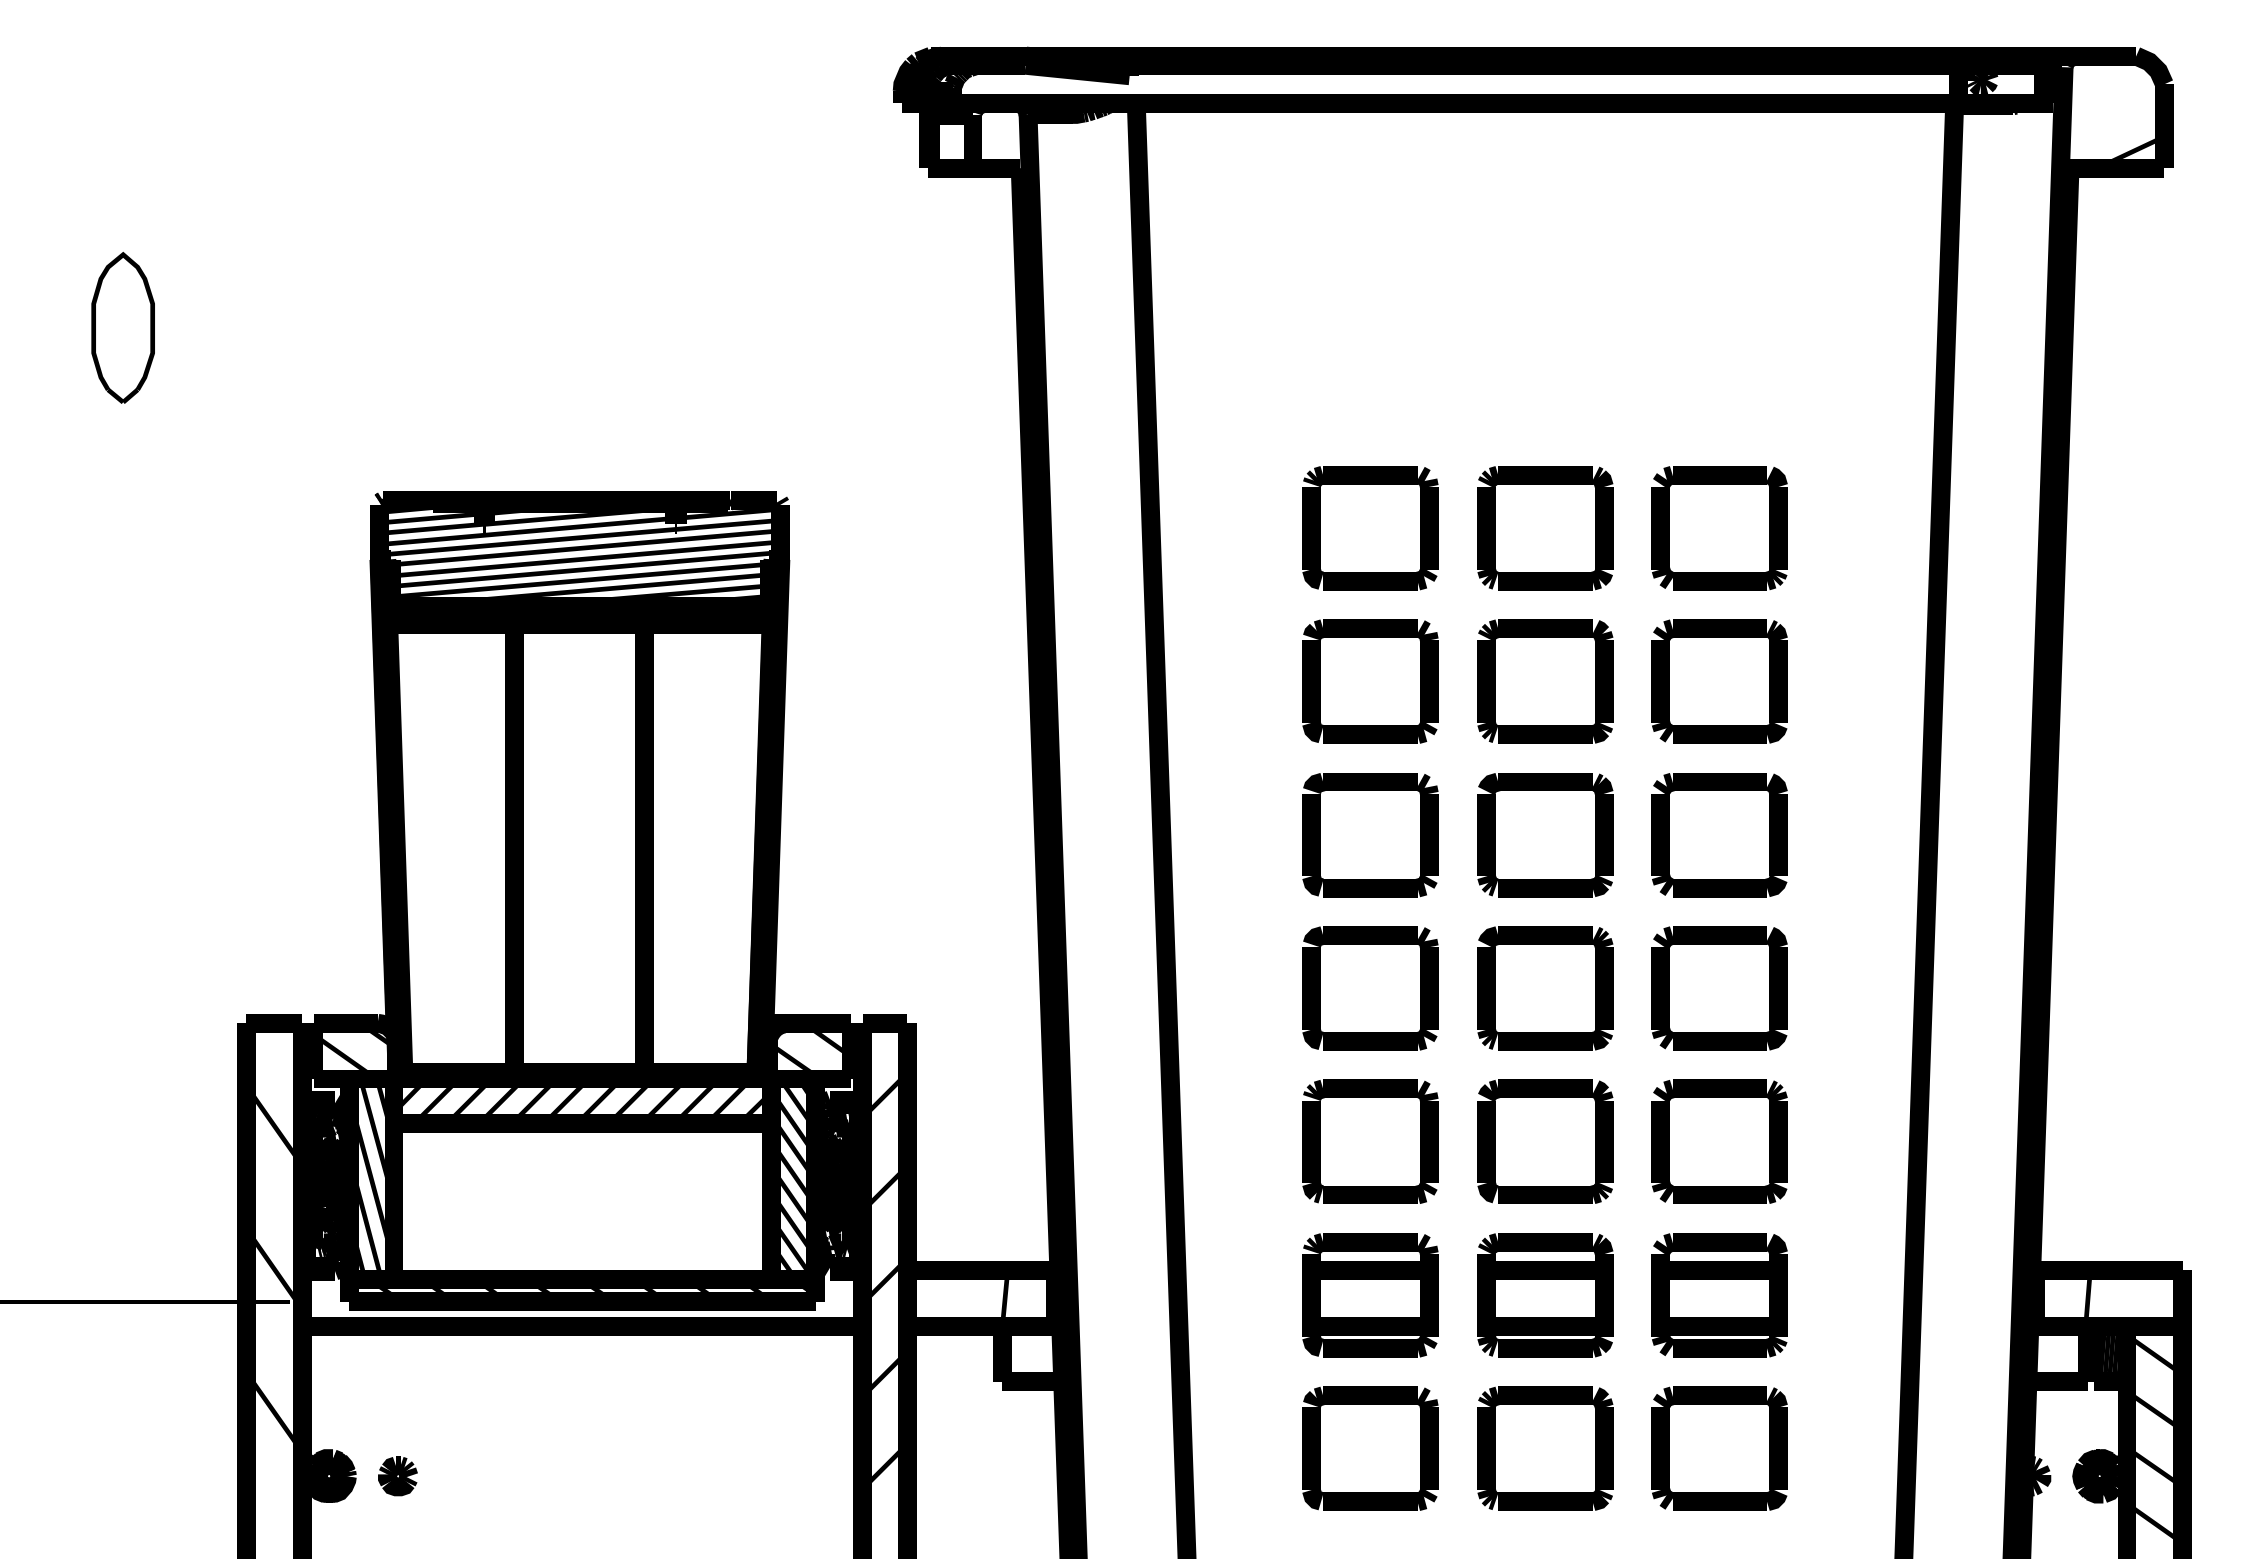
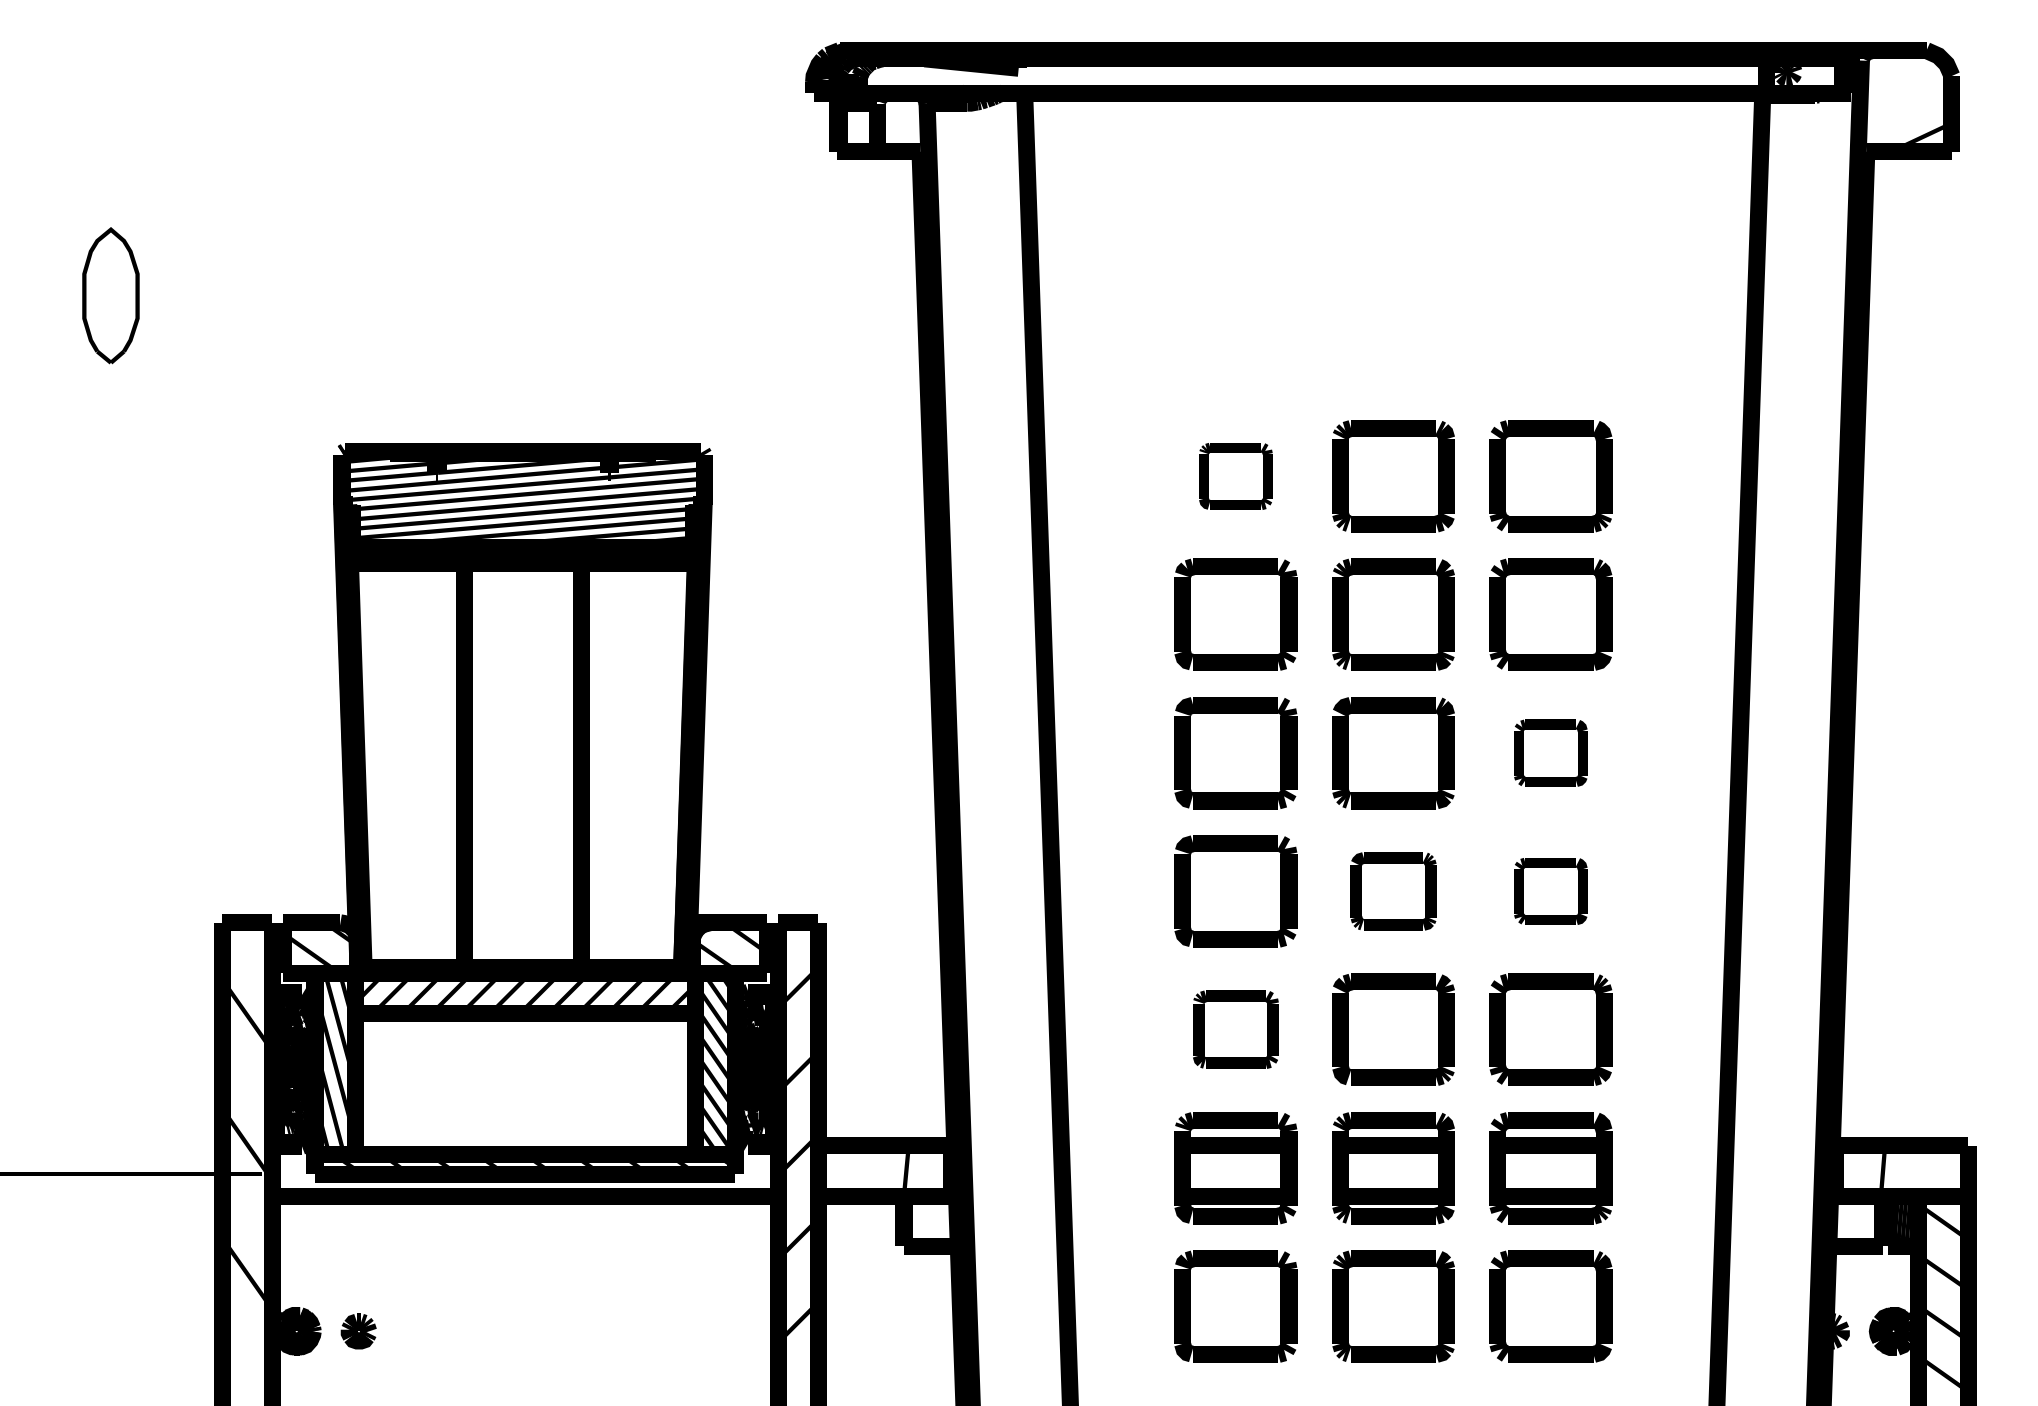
part: (1370, 528) -> (1235, 476), size x0.6
part: (1719, 835) -> (1550, 753), size x0.6
part: (1545, 988) -> (1393, 891), size x0.7
part: (1719, 988) -> (1550, 891), size x0.6
part: (1370, 1141) -> (1235, 1029), size x0.7

